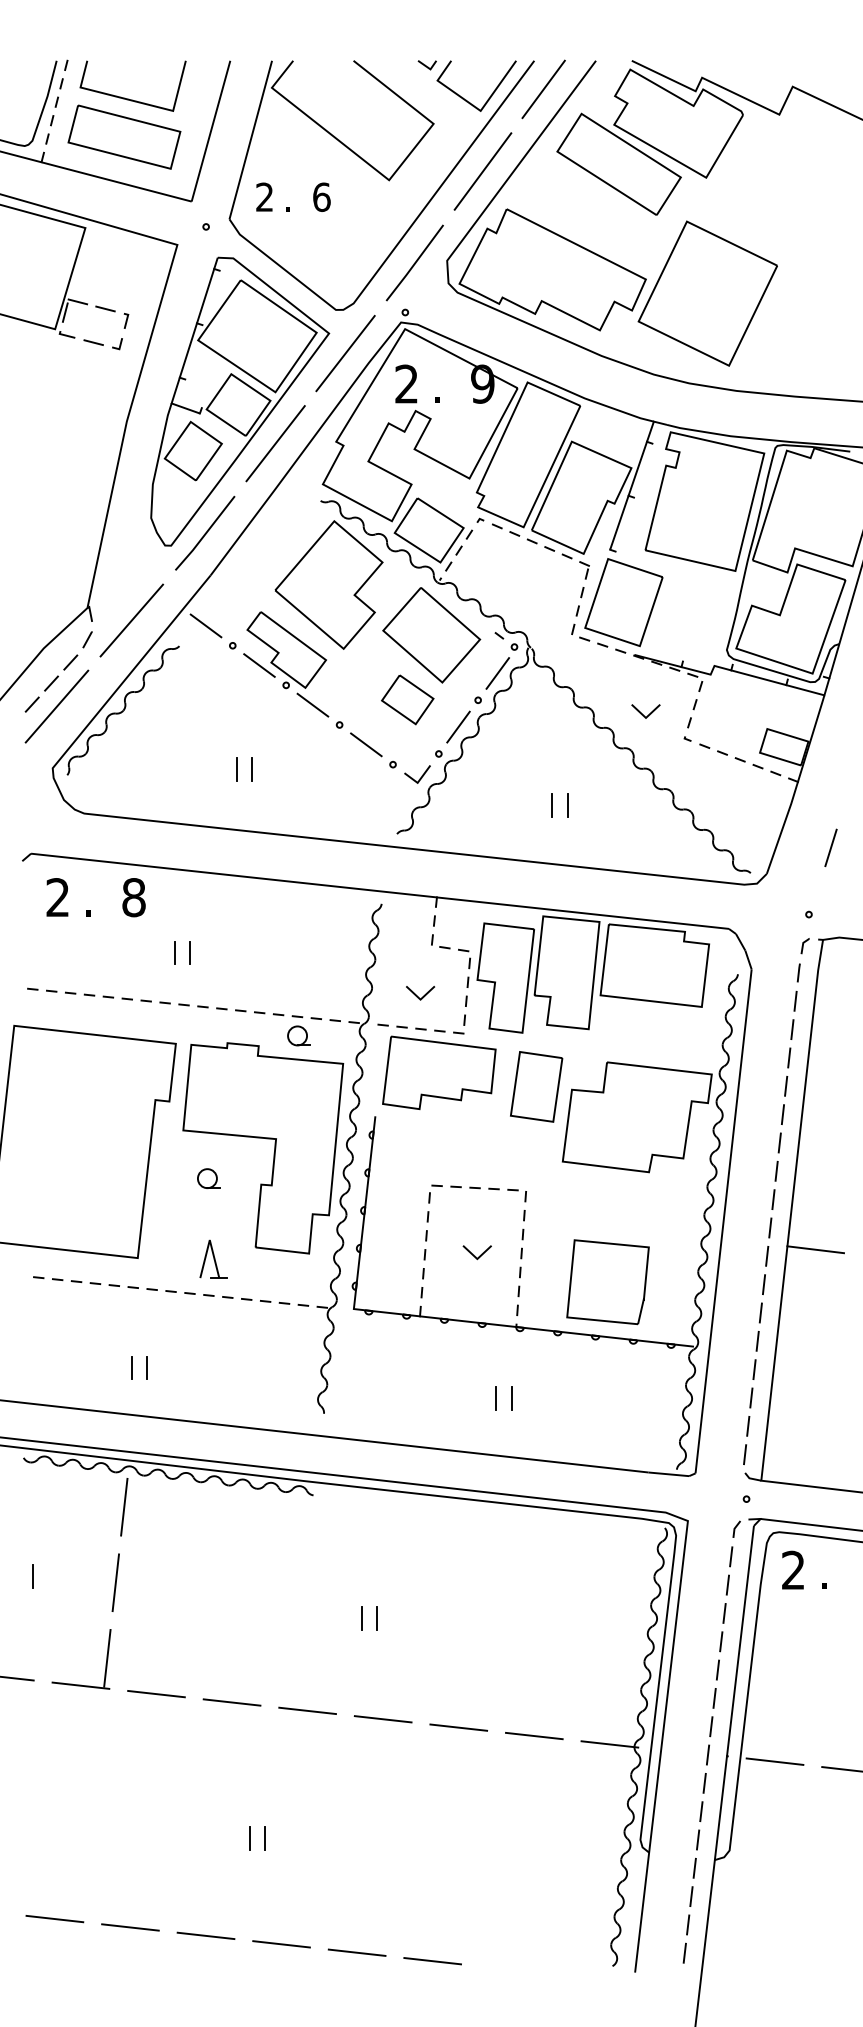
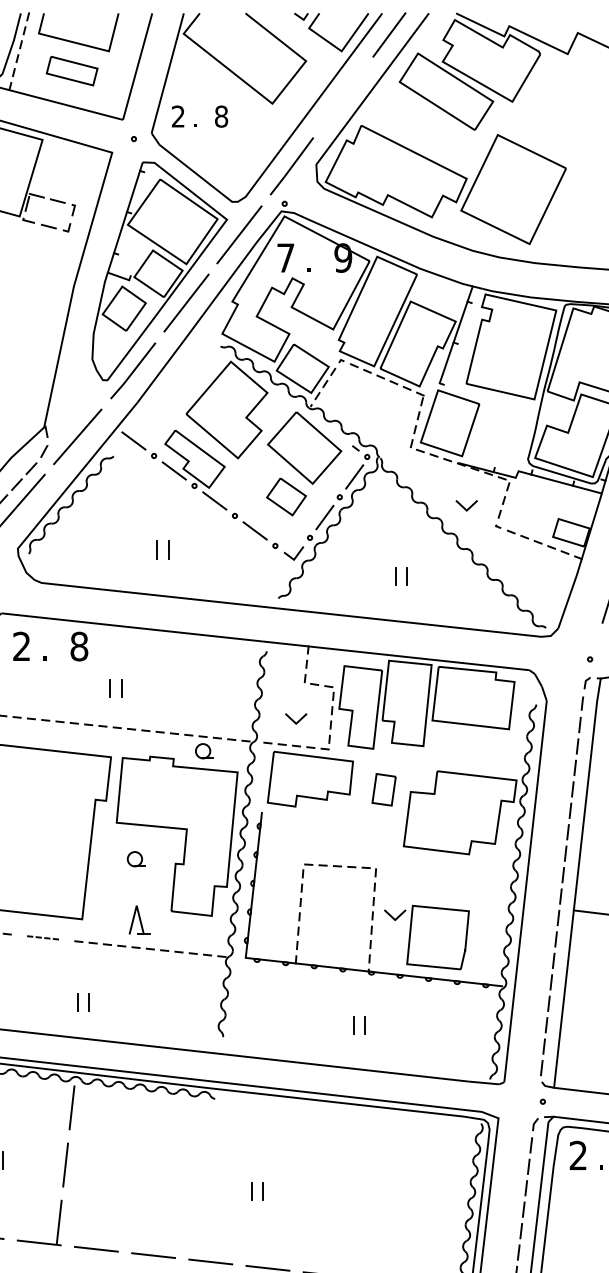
part: (124, 136) -> (72, 70), size x0.6
line: (482, 171) -> (343, 97), removed
text: (321, 196) -> (221, 116), 6 -> 8
text: (406, 383) -> (285, 257), 2 -> 7
part: (536, 1086) -> (383, 789), size x0.6
line: (473, 1254) -> (392, 916), moved
part: (85, 1282) -> (42, 937), size x0.6

